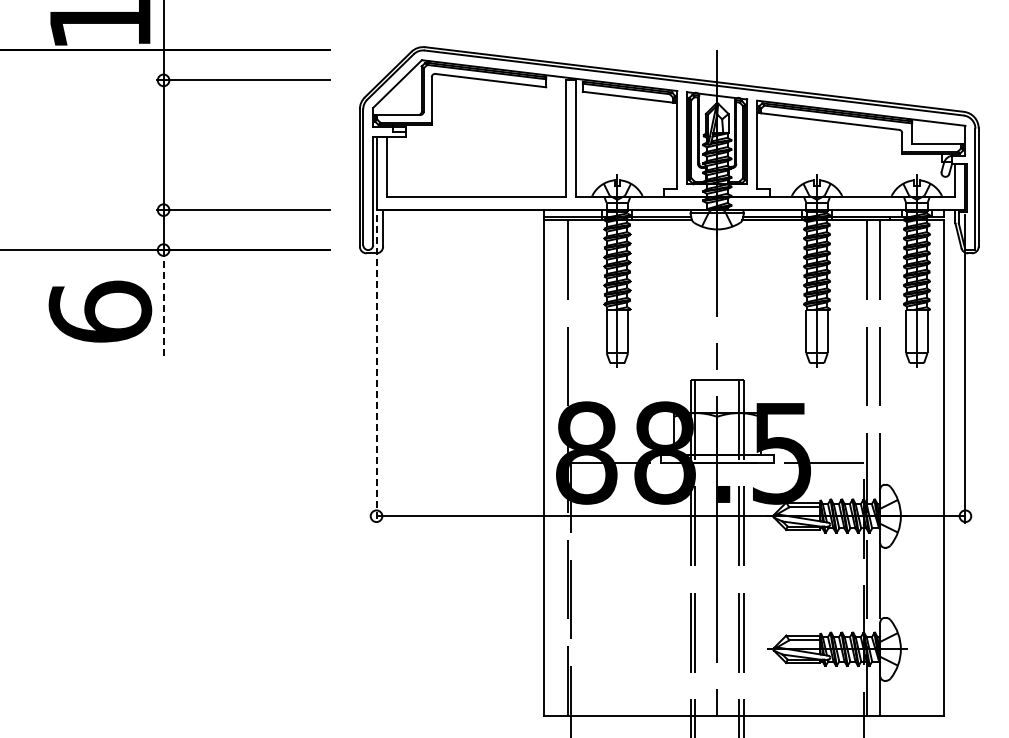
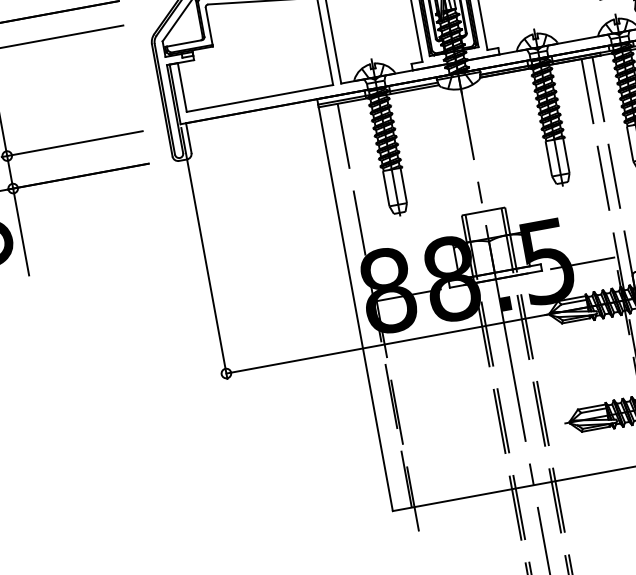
line: (163, 303) -> (21, 232), dashed -> solid
line: (376, 369) -> (204, 254), dashed -> solid

